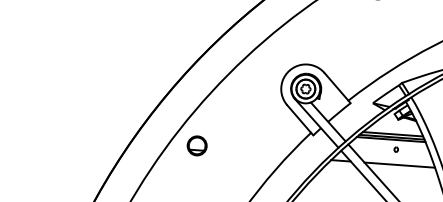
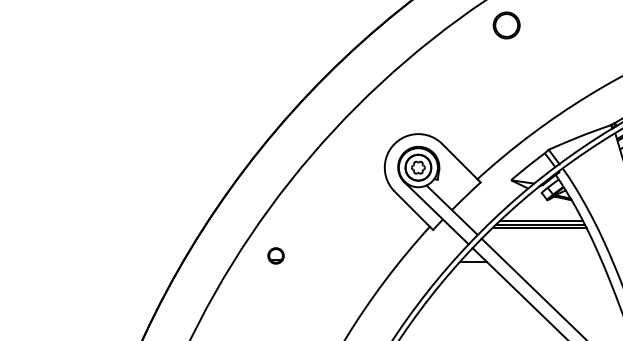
part: (196, 145) -> (275, 255), size x0.6
part: (396, 149) -> (547, 241), removed
line: (399, 164) -> (553, 261), removed

